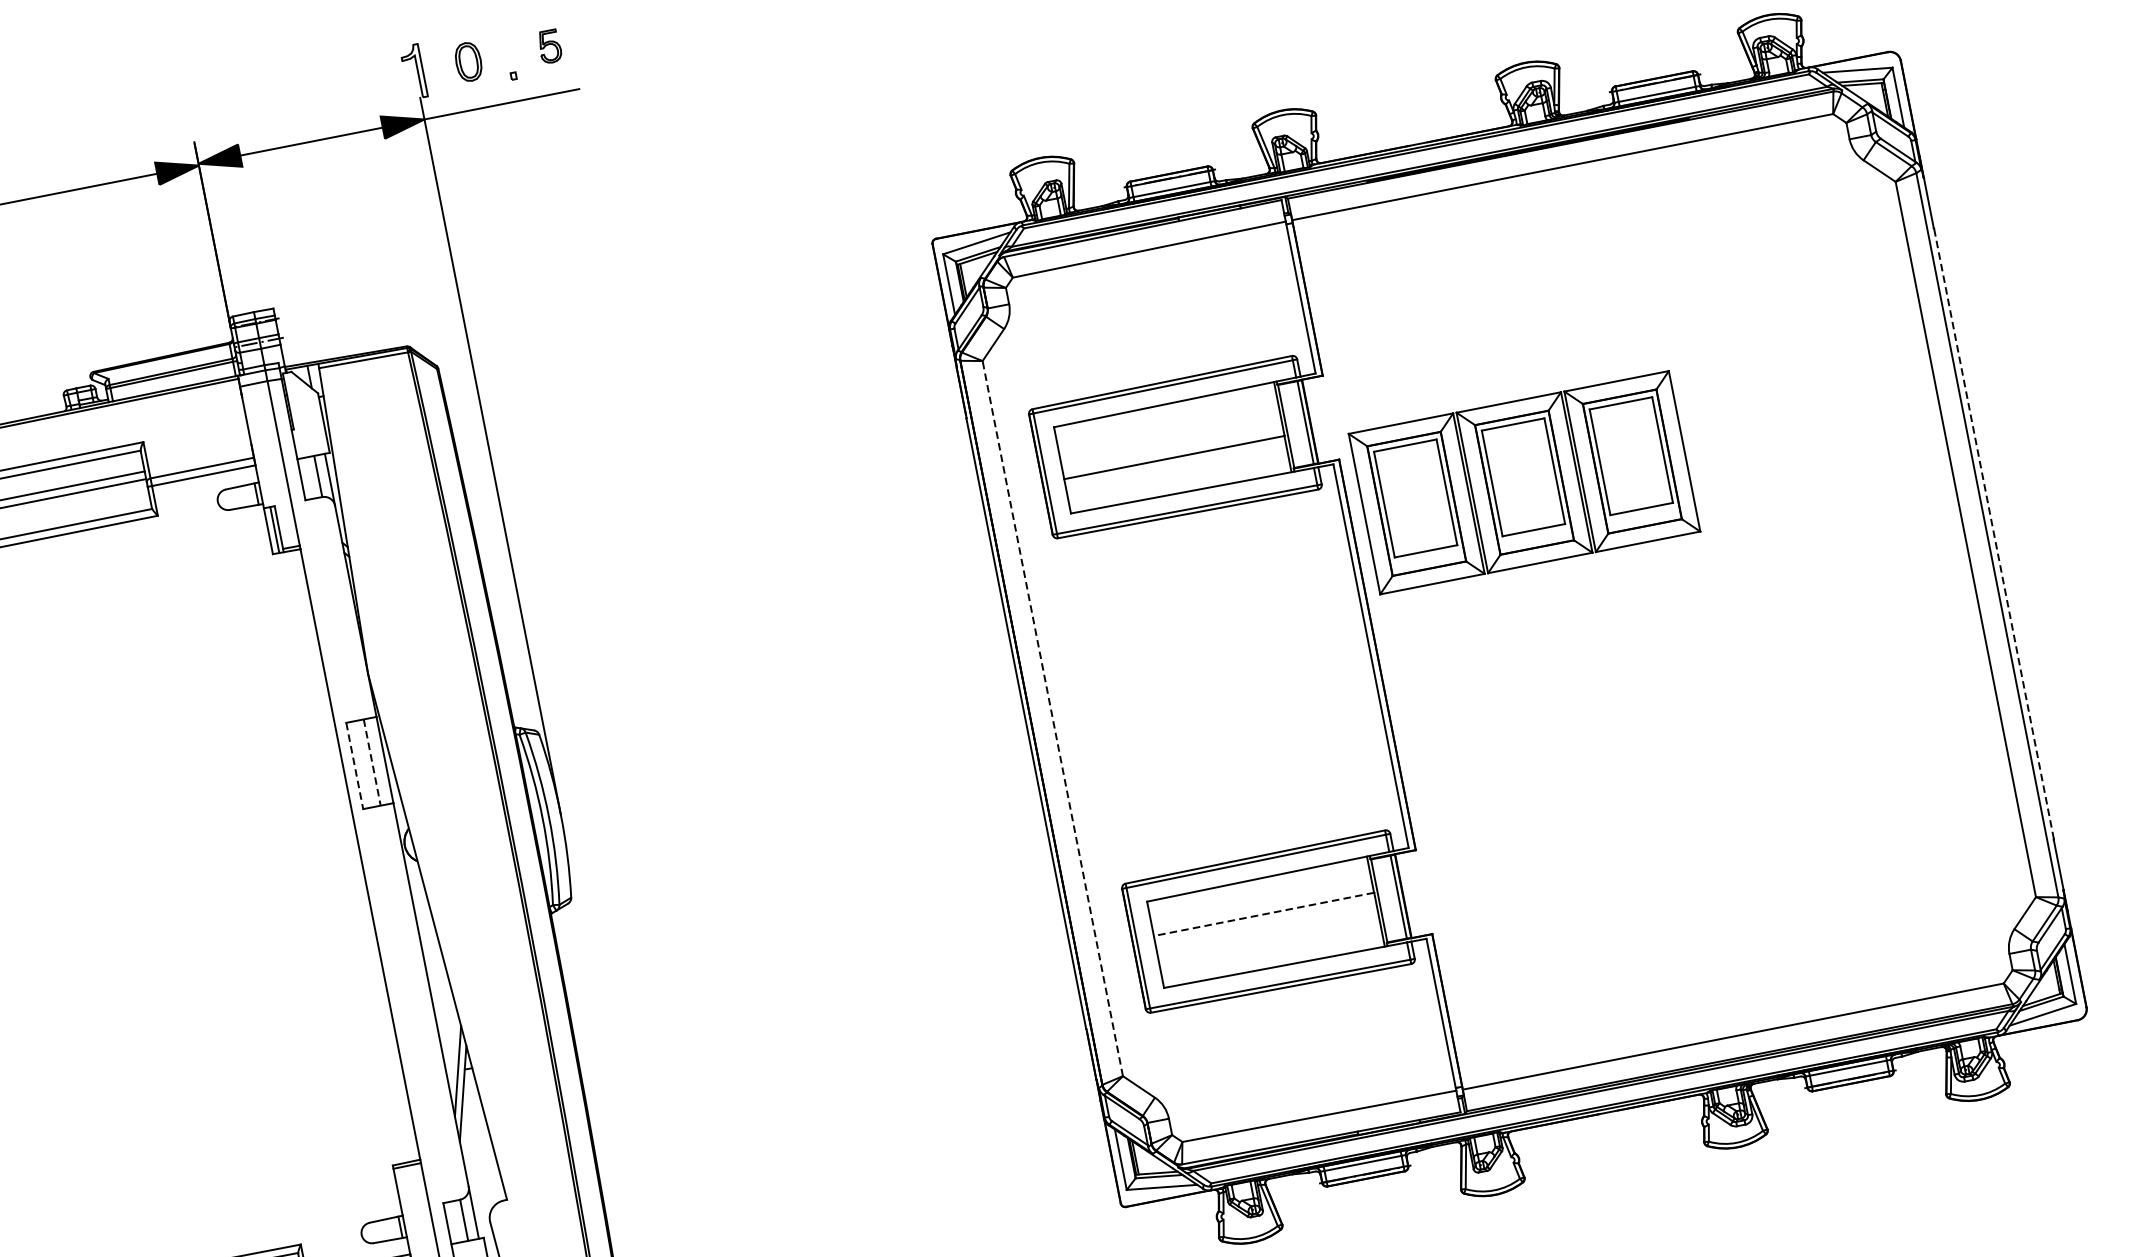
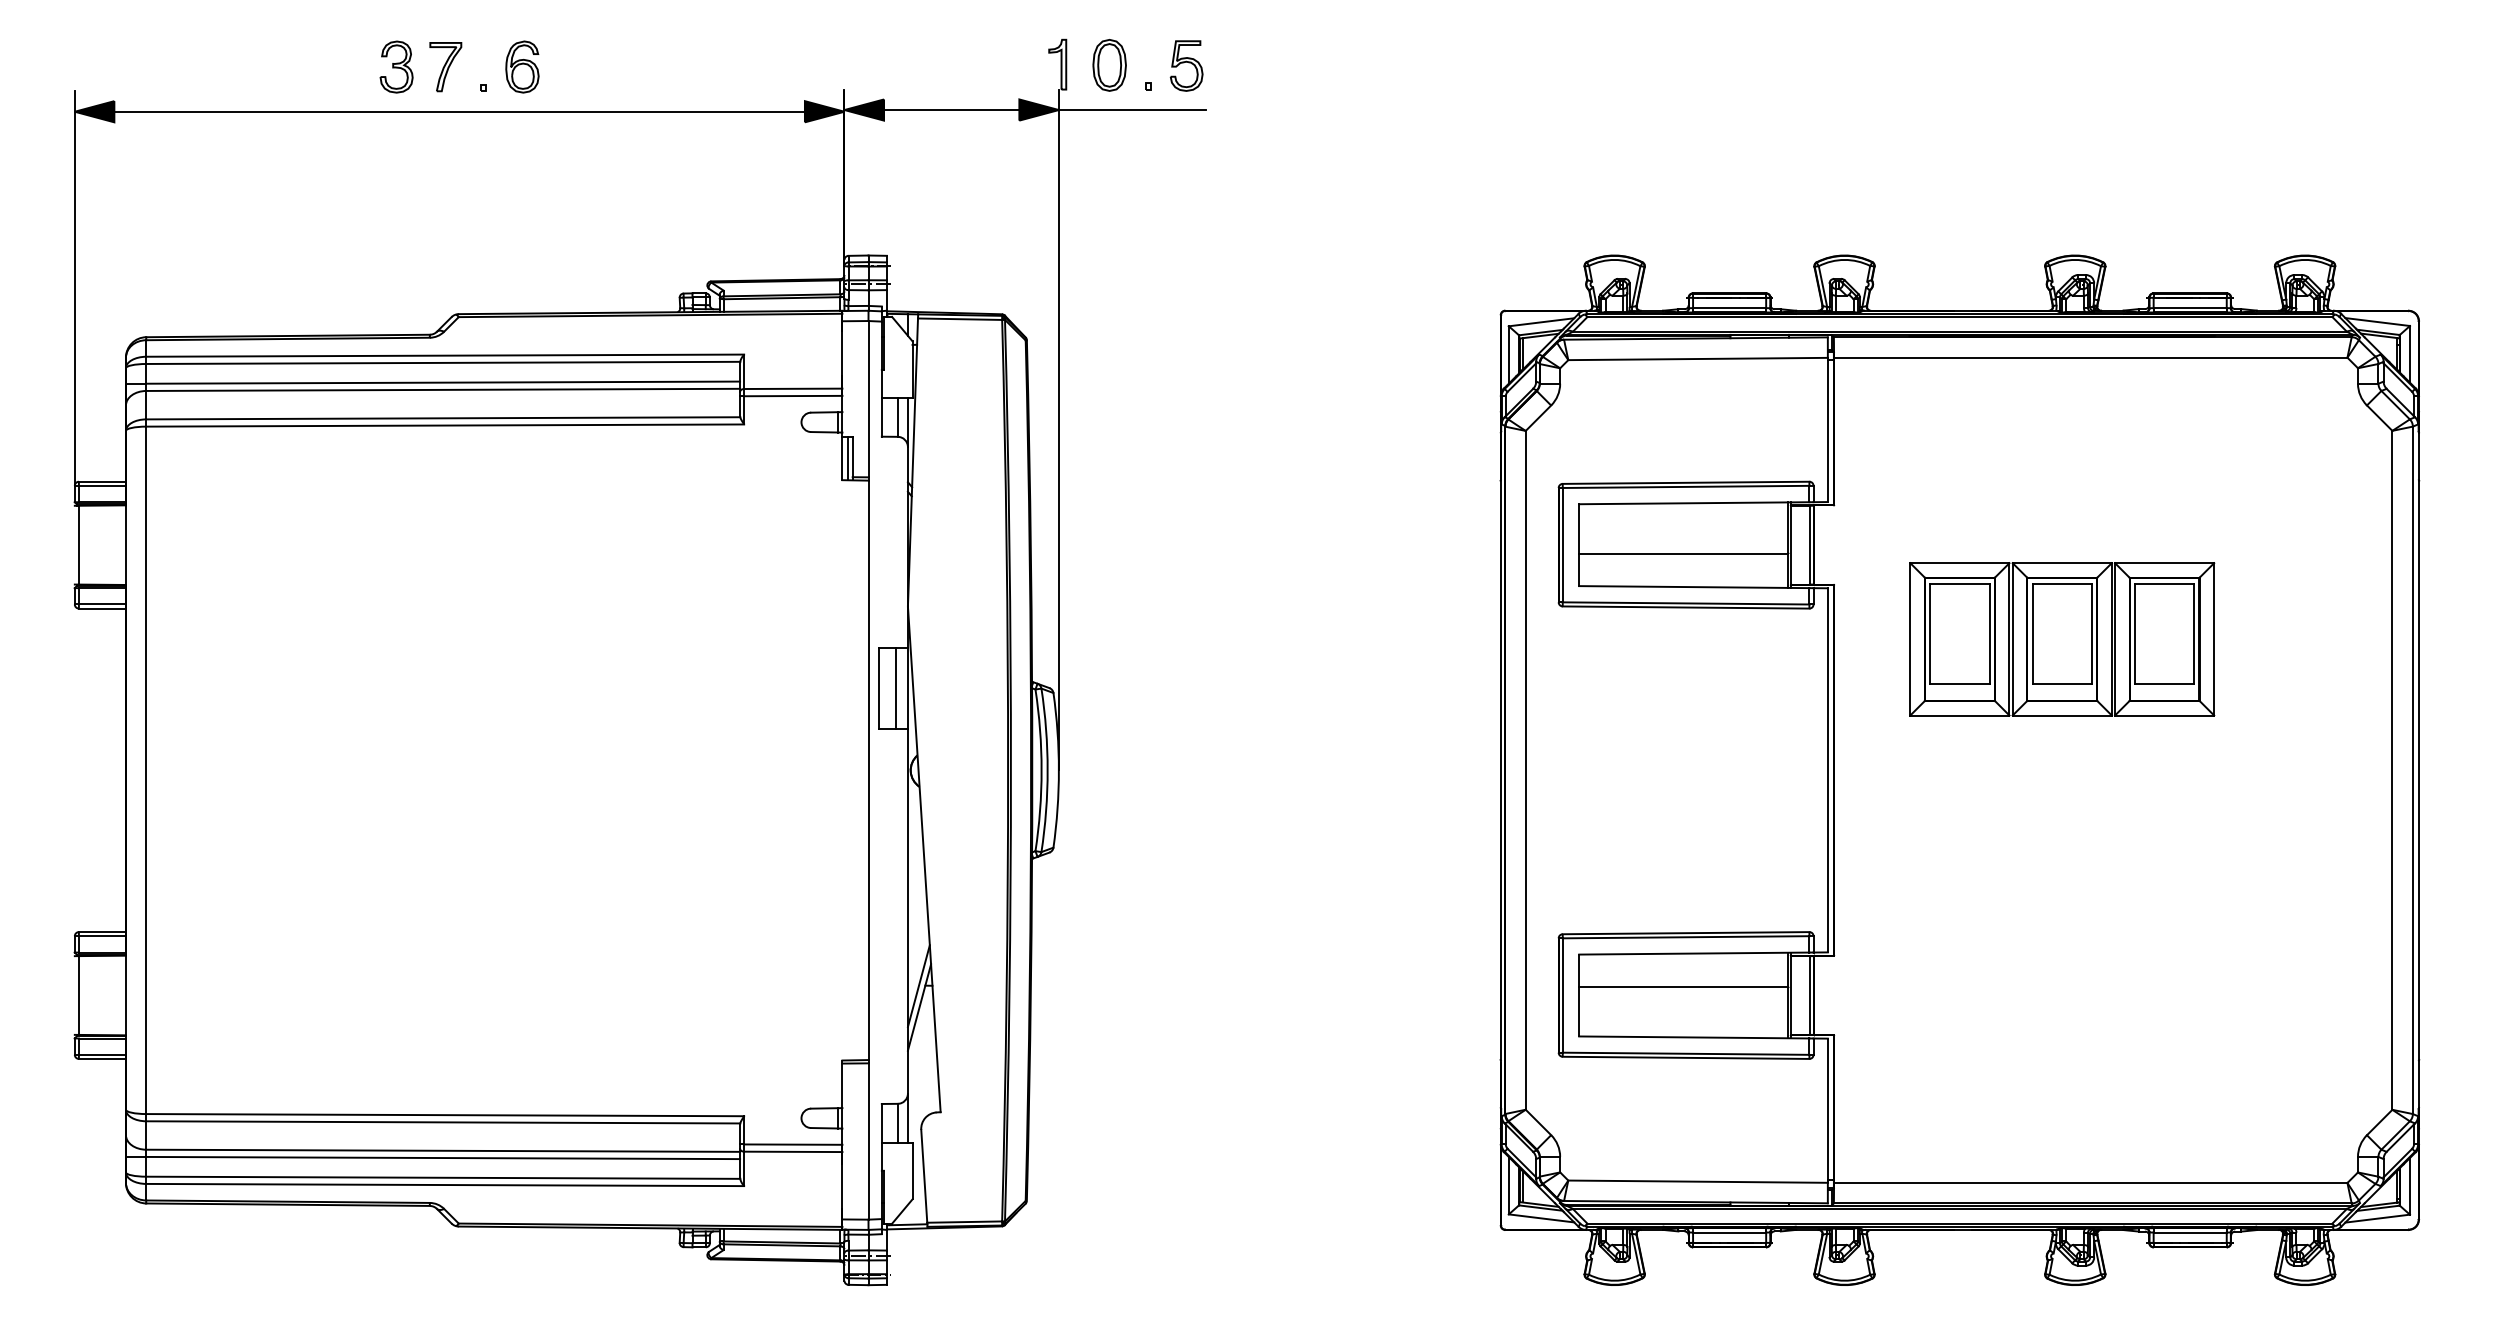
part: (549, 46) -> (1186, 65), size x1.67
part: (468, 62) -> (1109, 65), size x1.43
part: (1524, 482) -> (2062, 639), moved
line: (1994, 534) -> (2419, 770), dashed -> solid
line: (1052, 717) -> (1525, 769), dashed -> solid
line: (371, 762) -> (895, 688), dashed -> solid
line: (355, 765) -> (879, 688), dashed -> solid
line: (1263, 914) -> (1683, 987), dashed -> solid

